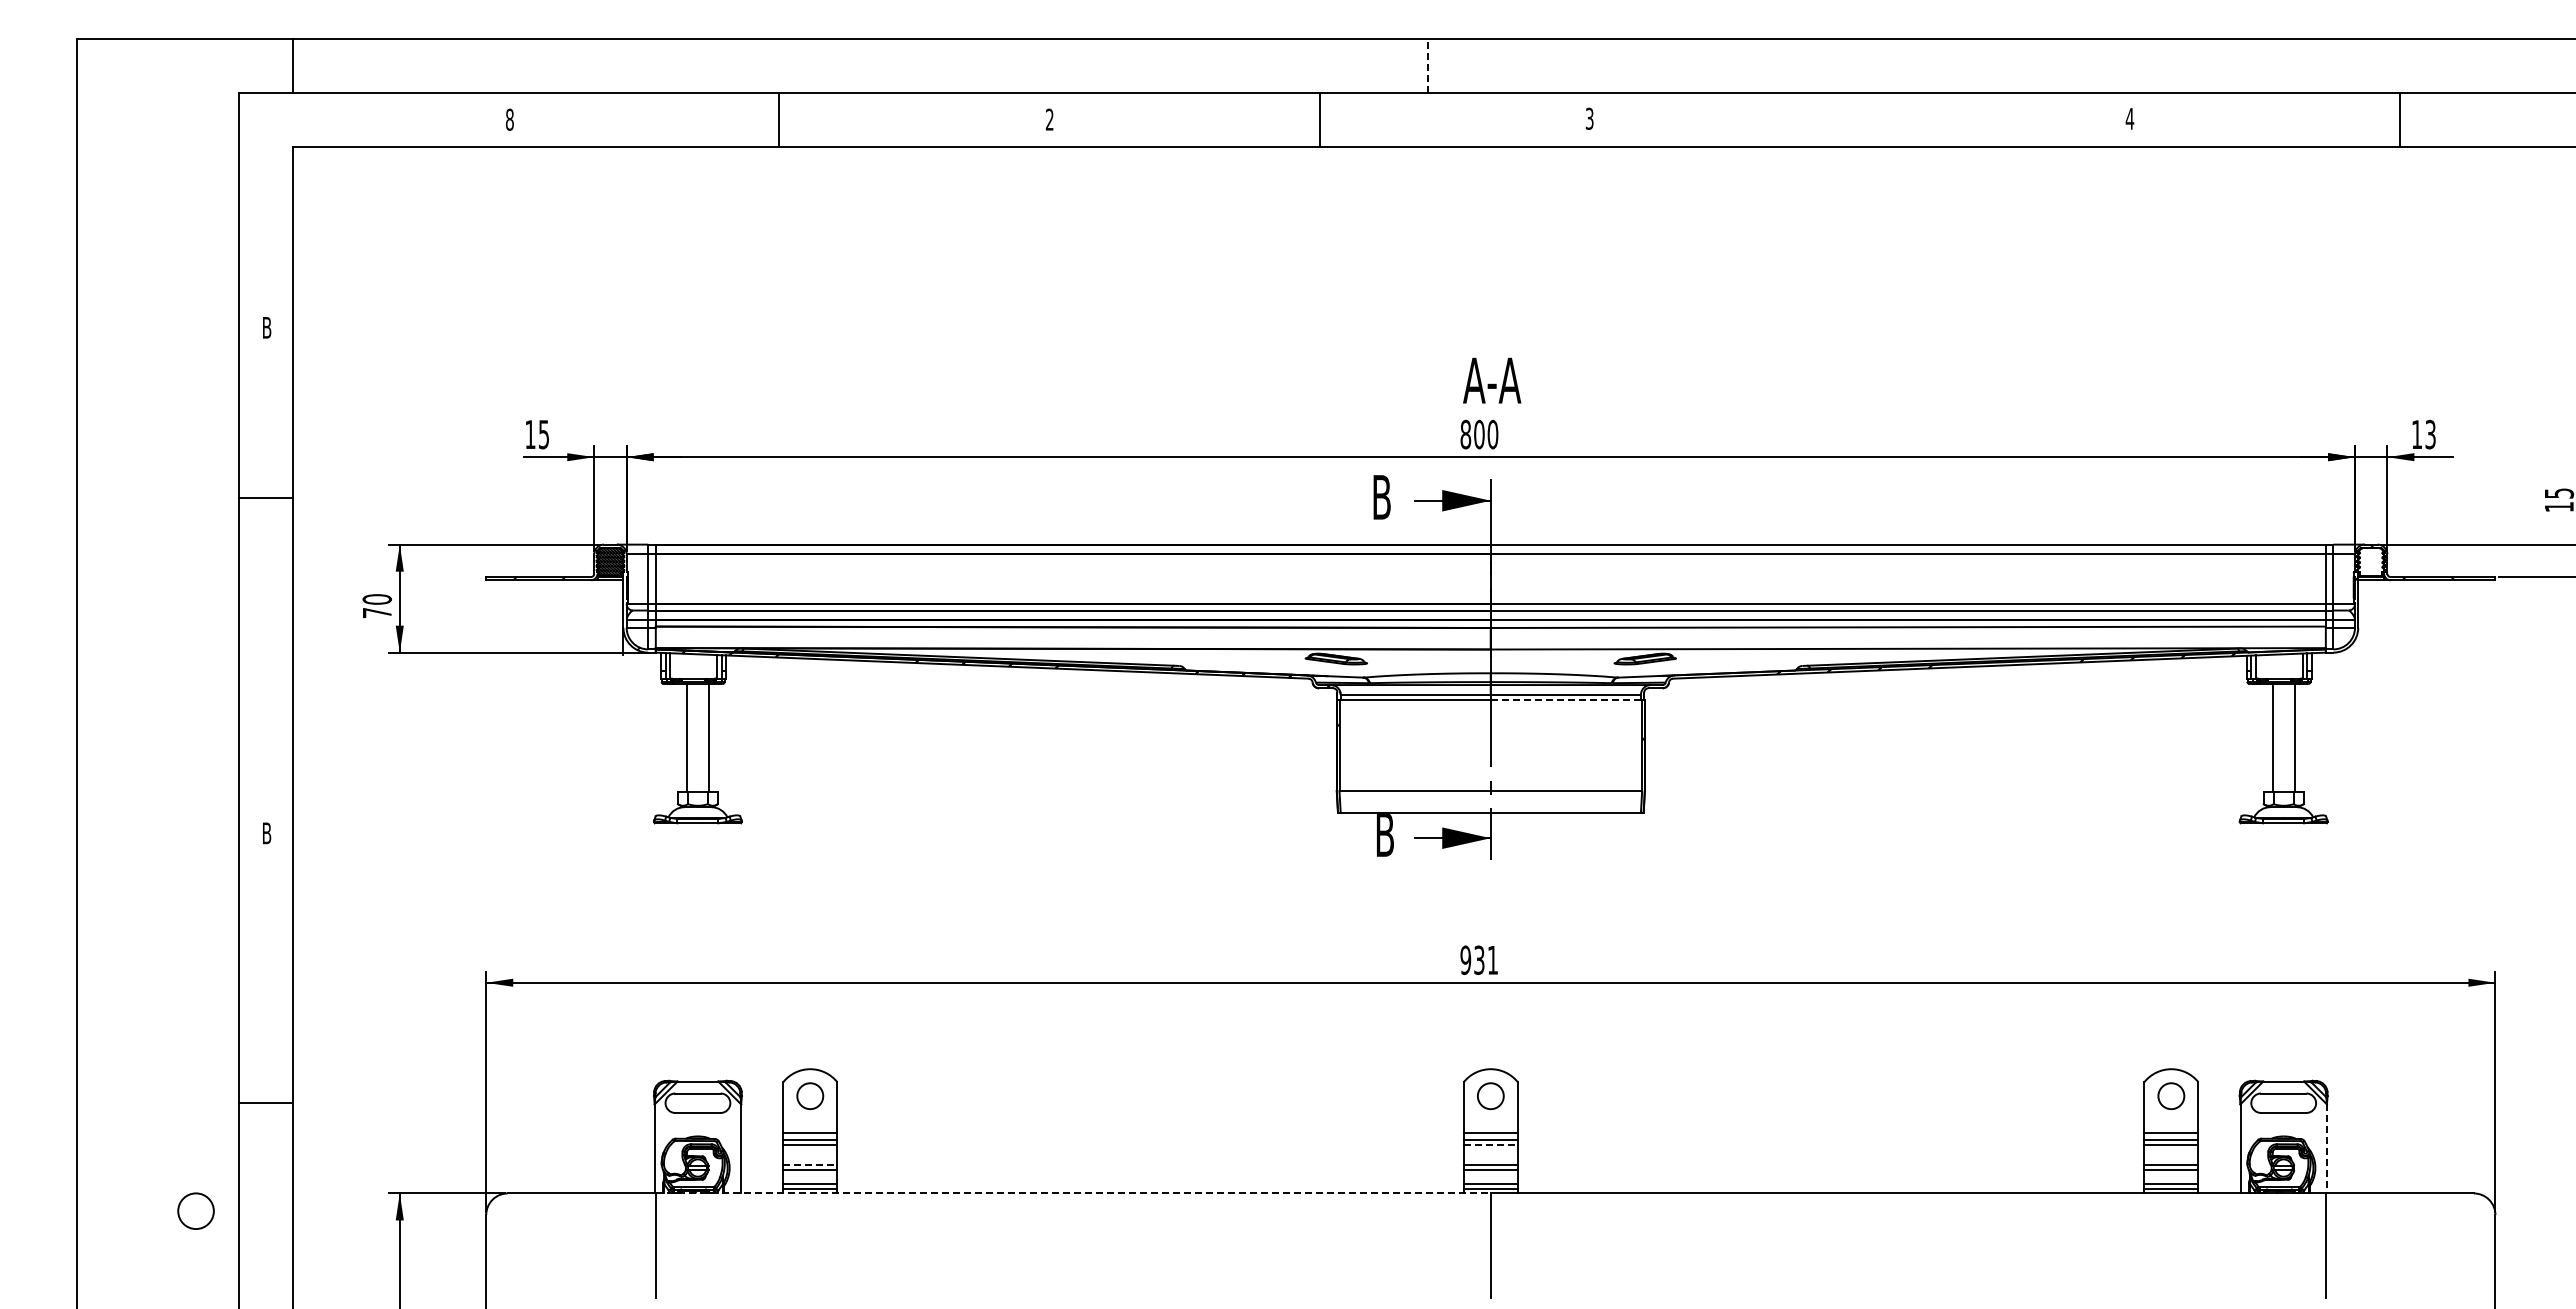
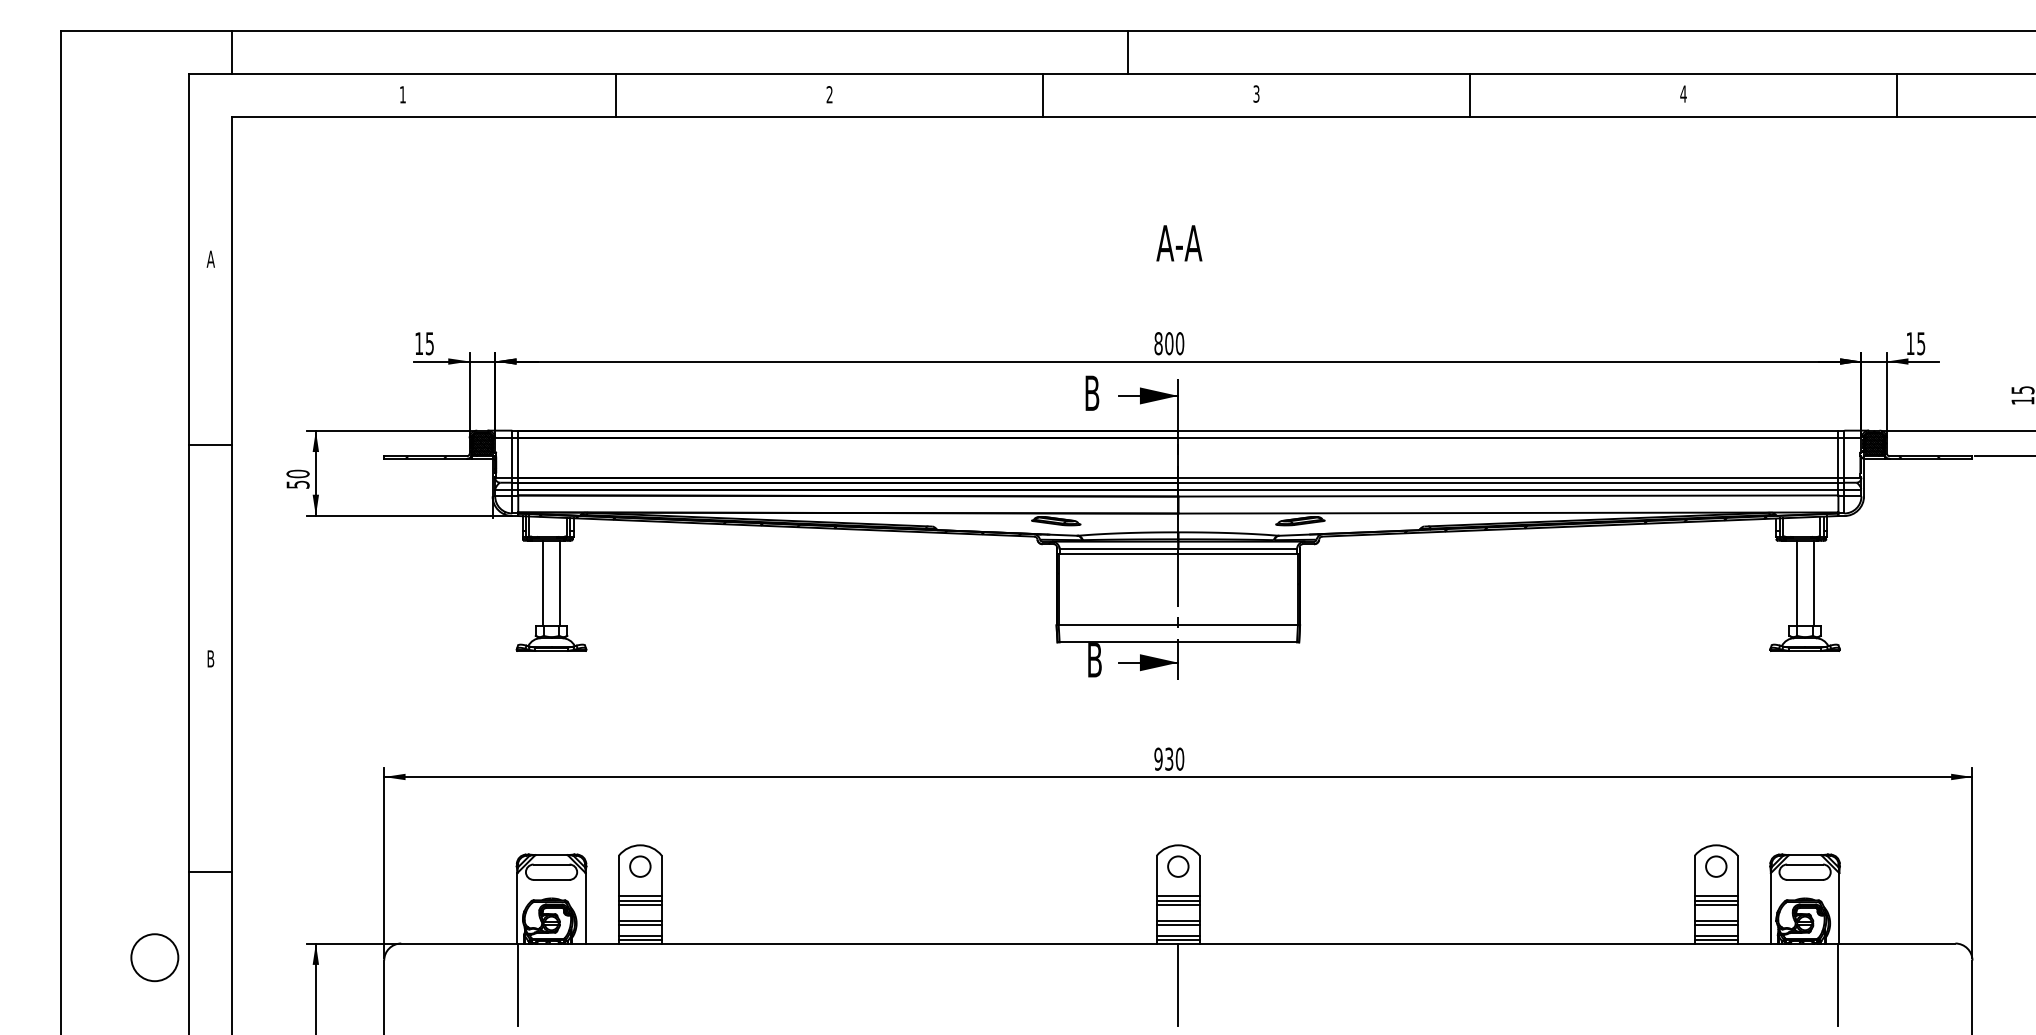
line: (1427, 65) -> (1128, 51), dashed -> solid
text: (509, 119) -> (402, 94), 8 -> 1
line: (1859, 120) -> (1469, 95), added
text: (266, 327) -> (210, 259), B -> A
text: (1492, 380) -> (1179, 243), moved
text: (2430, 433) -> (1921, 342), 13 -> 15
line: (266, 498) -> (210, 445), moved
hatch: (2371, 561) -> (1874, 443), added
text: (377, 613) -> (298, 485), 70 -> 50
line: (1565, 700) -> (1237, 553), dashed -> solid
text: (1492, 959) -> (1179, 758), 931 -> 930
line: (1491, 1145) -> (1178, 905), dashed -> solid
line: (2326, 1148) -> (1838, 908), dashed -> solid
line: (810, 1165) -> (640, 921), dashed -> solid
line: (1073, 1193) -> (848, 943), dashed -> solid
circle: (195, 1210) -> (154, 957), size x1.67

